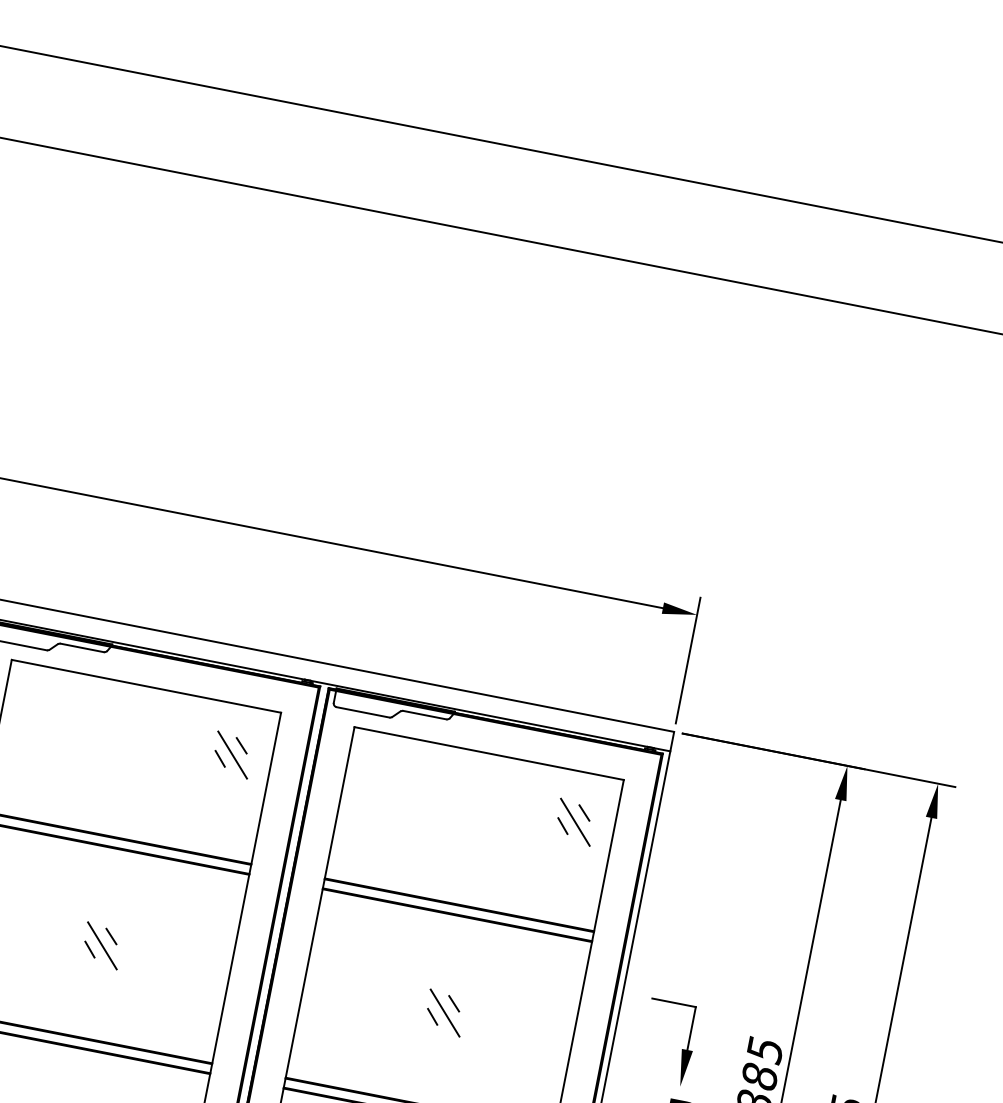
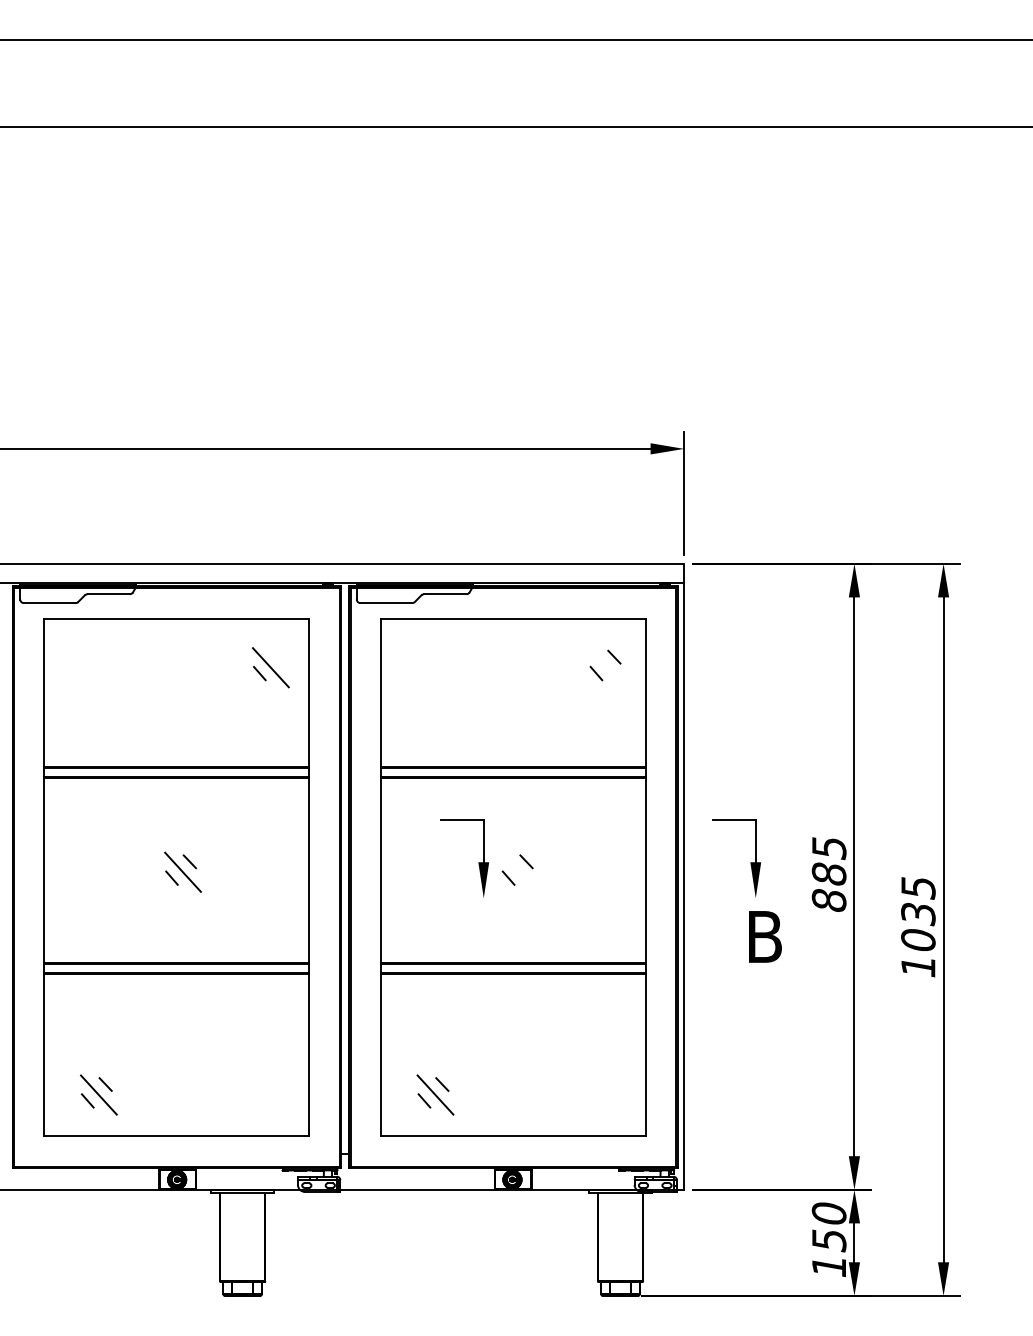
line: (241, 745) -> (277, 656), removed
line: (575, 822) -> (607, 667), removed
part: (405, 994) -> (478, 862), added
line: (445, 1012) -> (519, 871), removed

